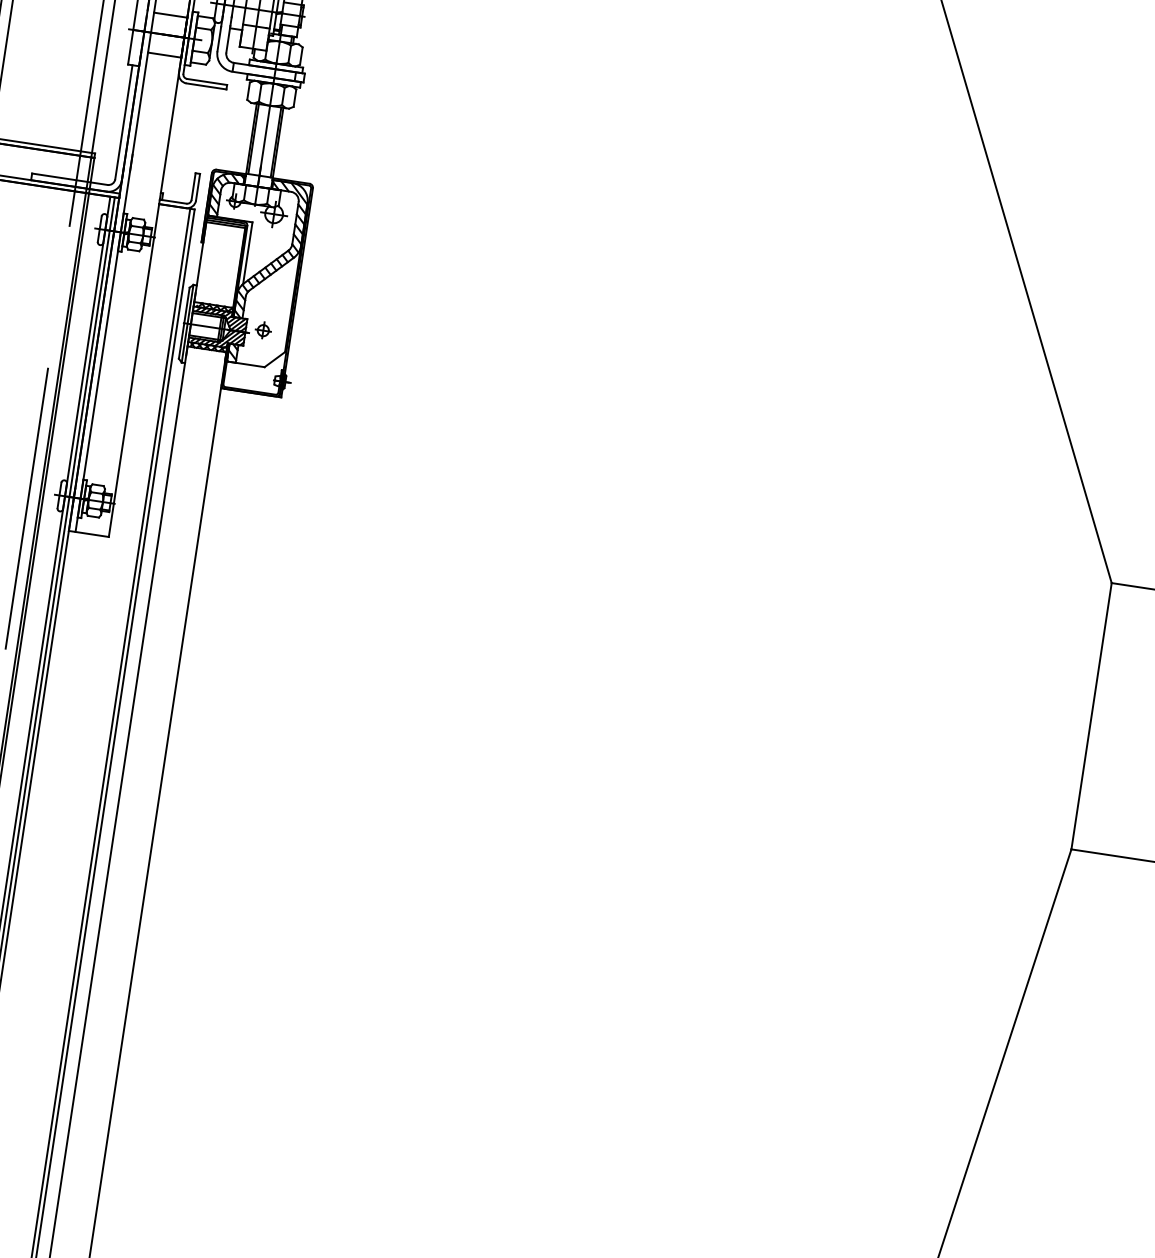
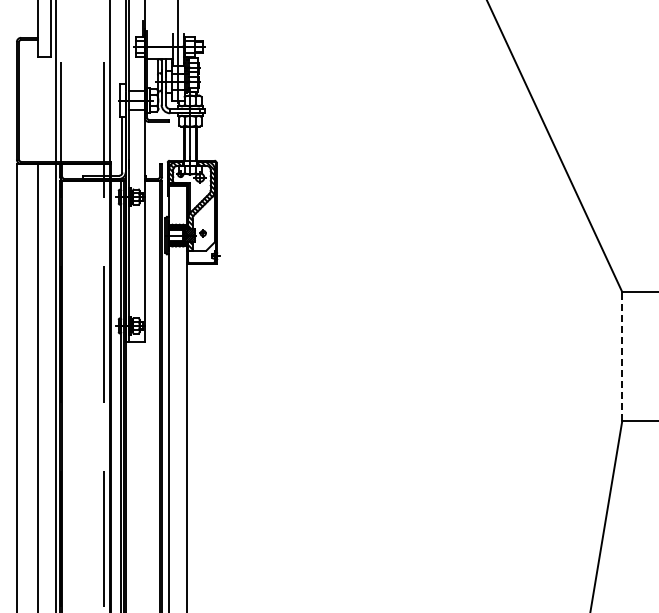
line: (1091, 716) -> (622, 356), solid -> dashed

